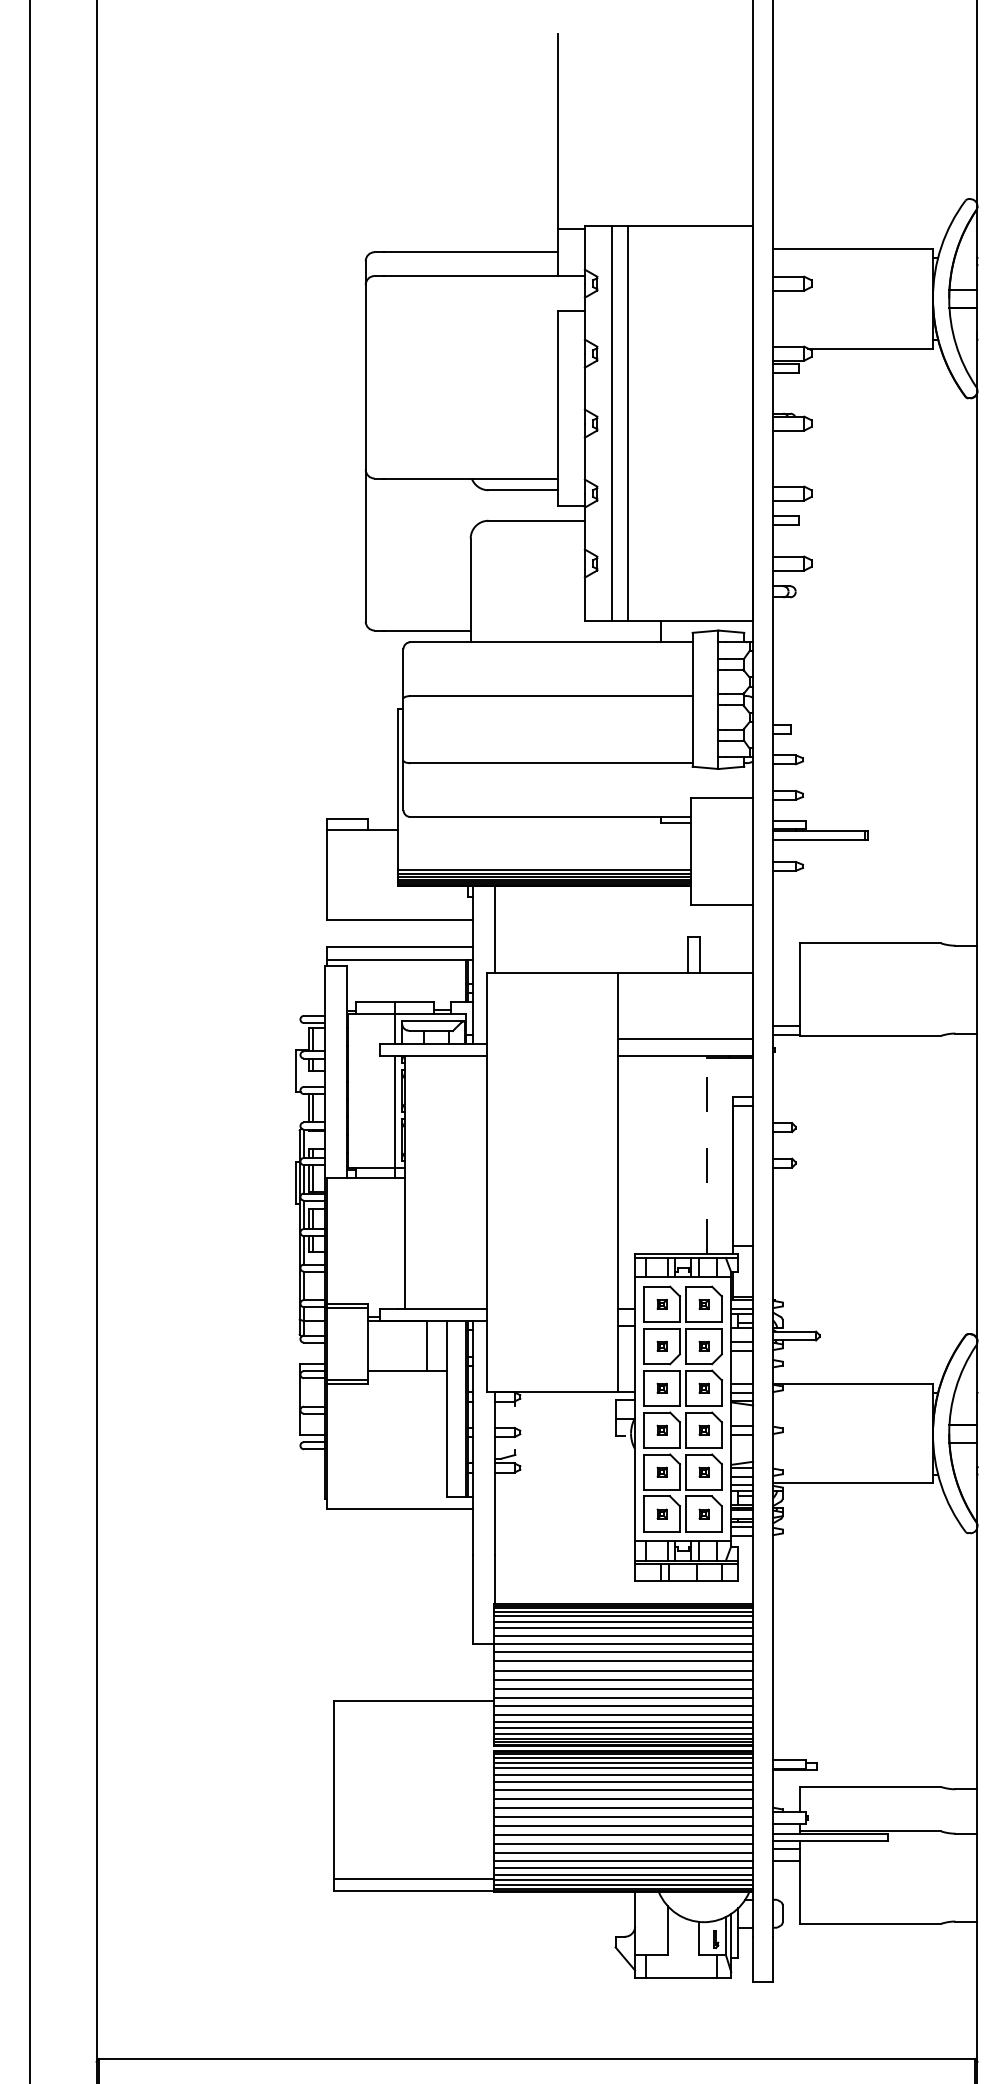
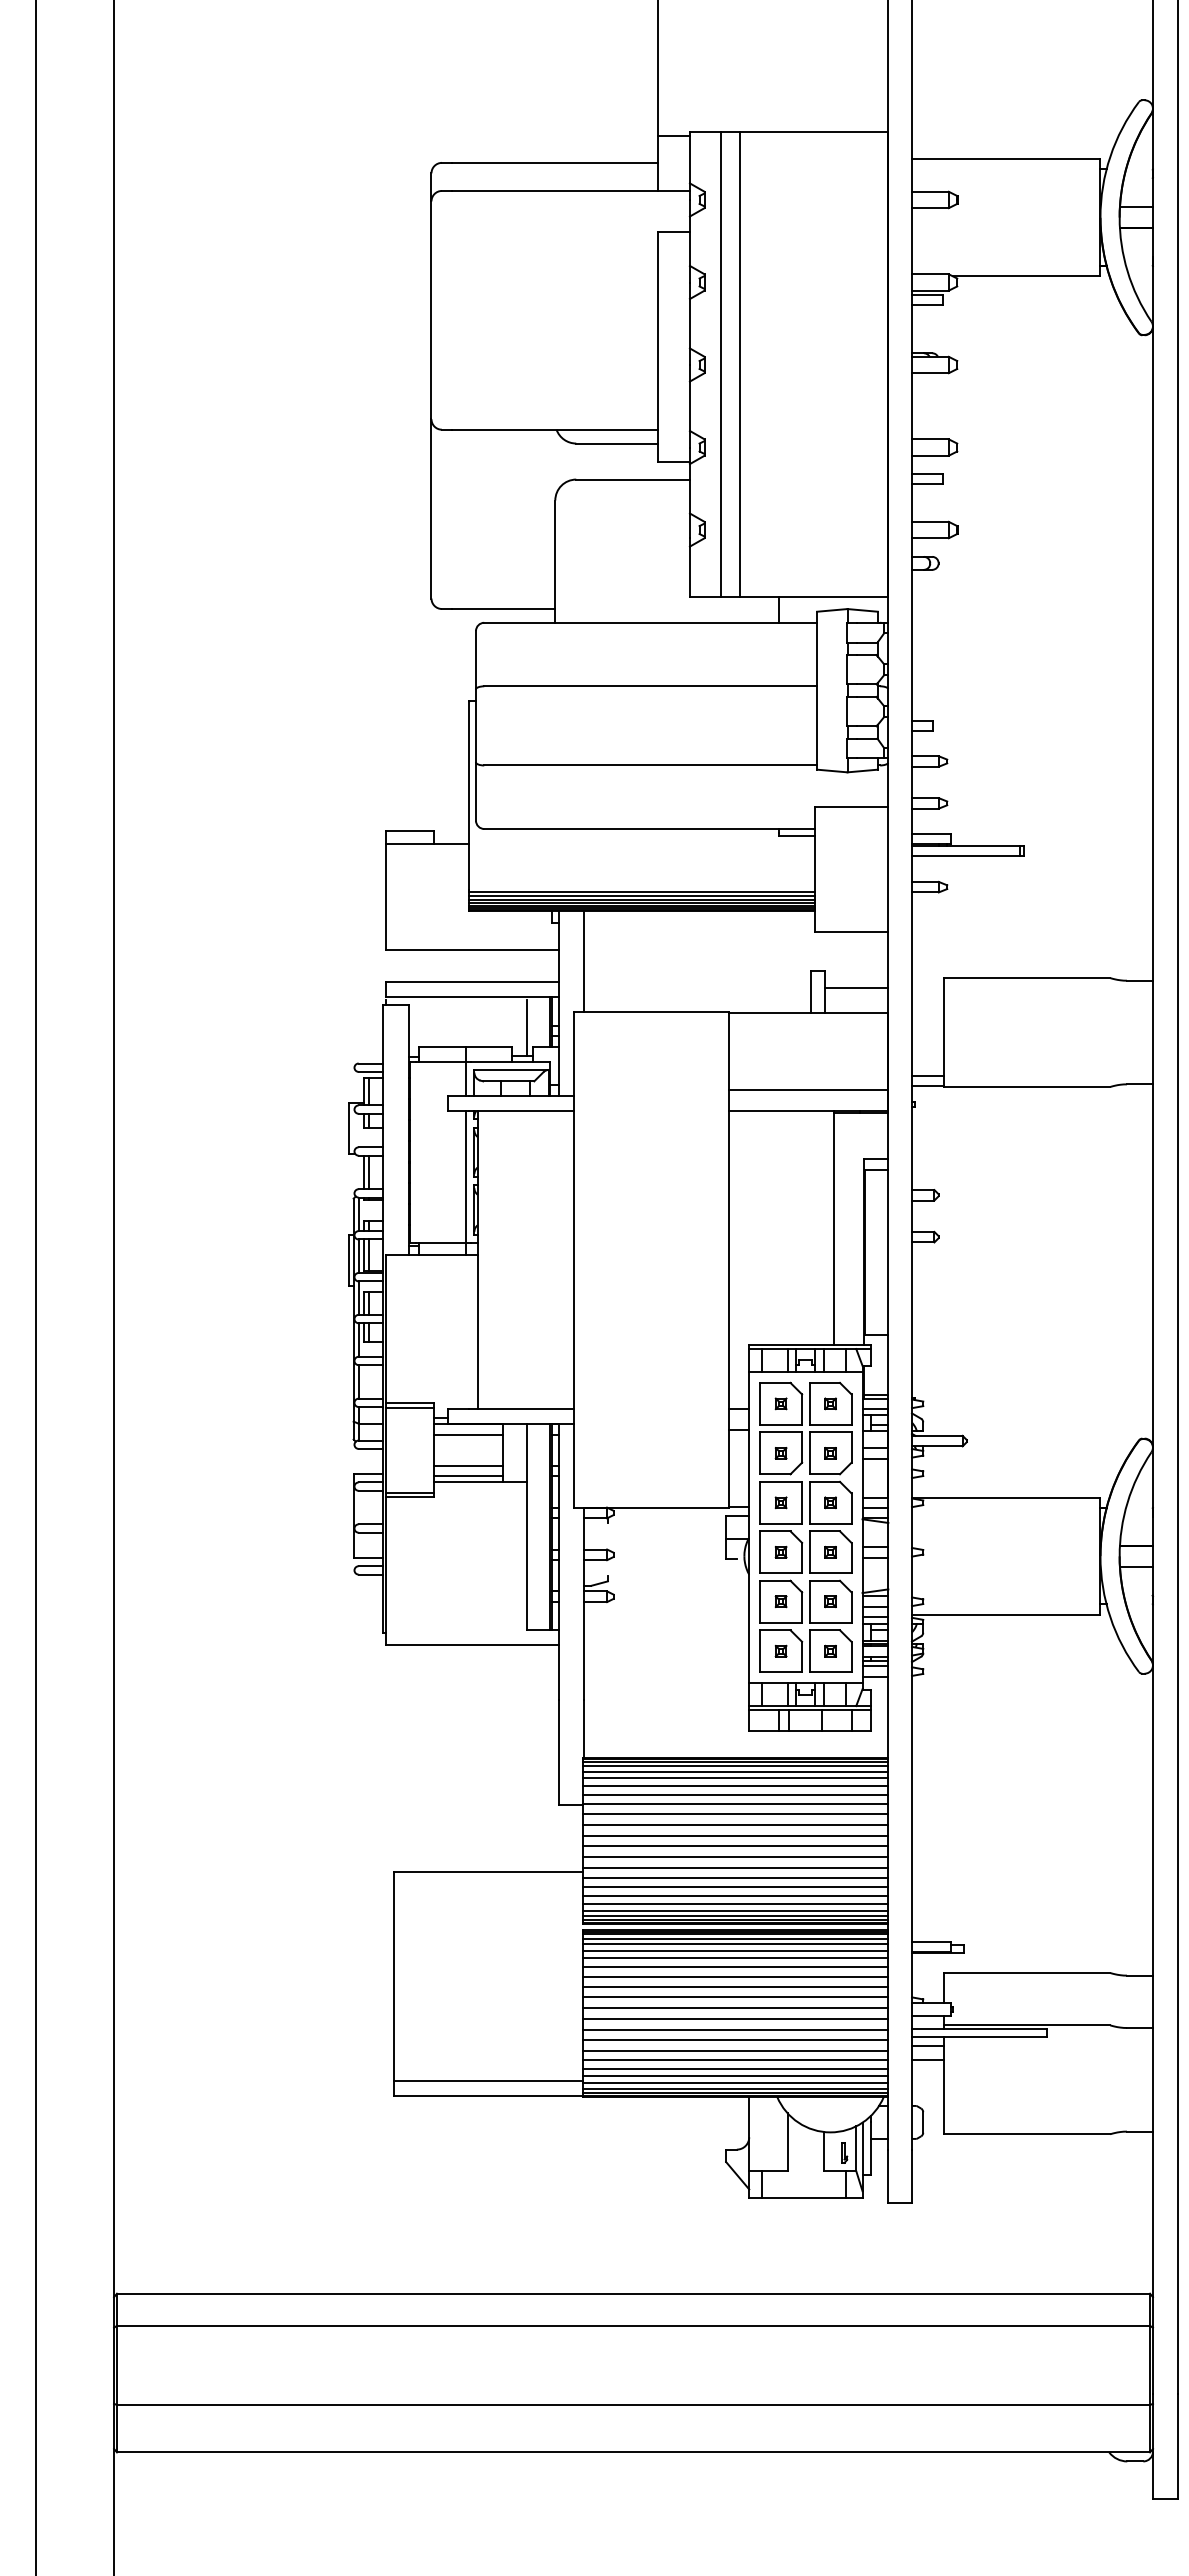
line: (726, 951) -> (856, 987), added
line: (447, 985) -> (527, 1027), added
line: (706, 1155) -> (833, 1228), dashed -> solid
line: (397, 1330) -> (468, 1434), added
line: (397, 1356) -> (468, 1465), added
line: (397, 1366) -> (468, 1476), added

